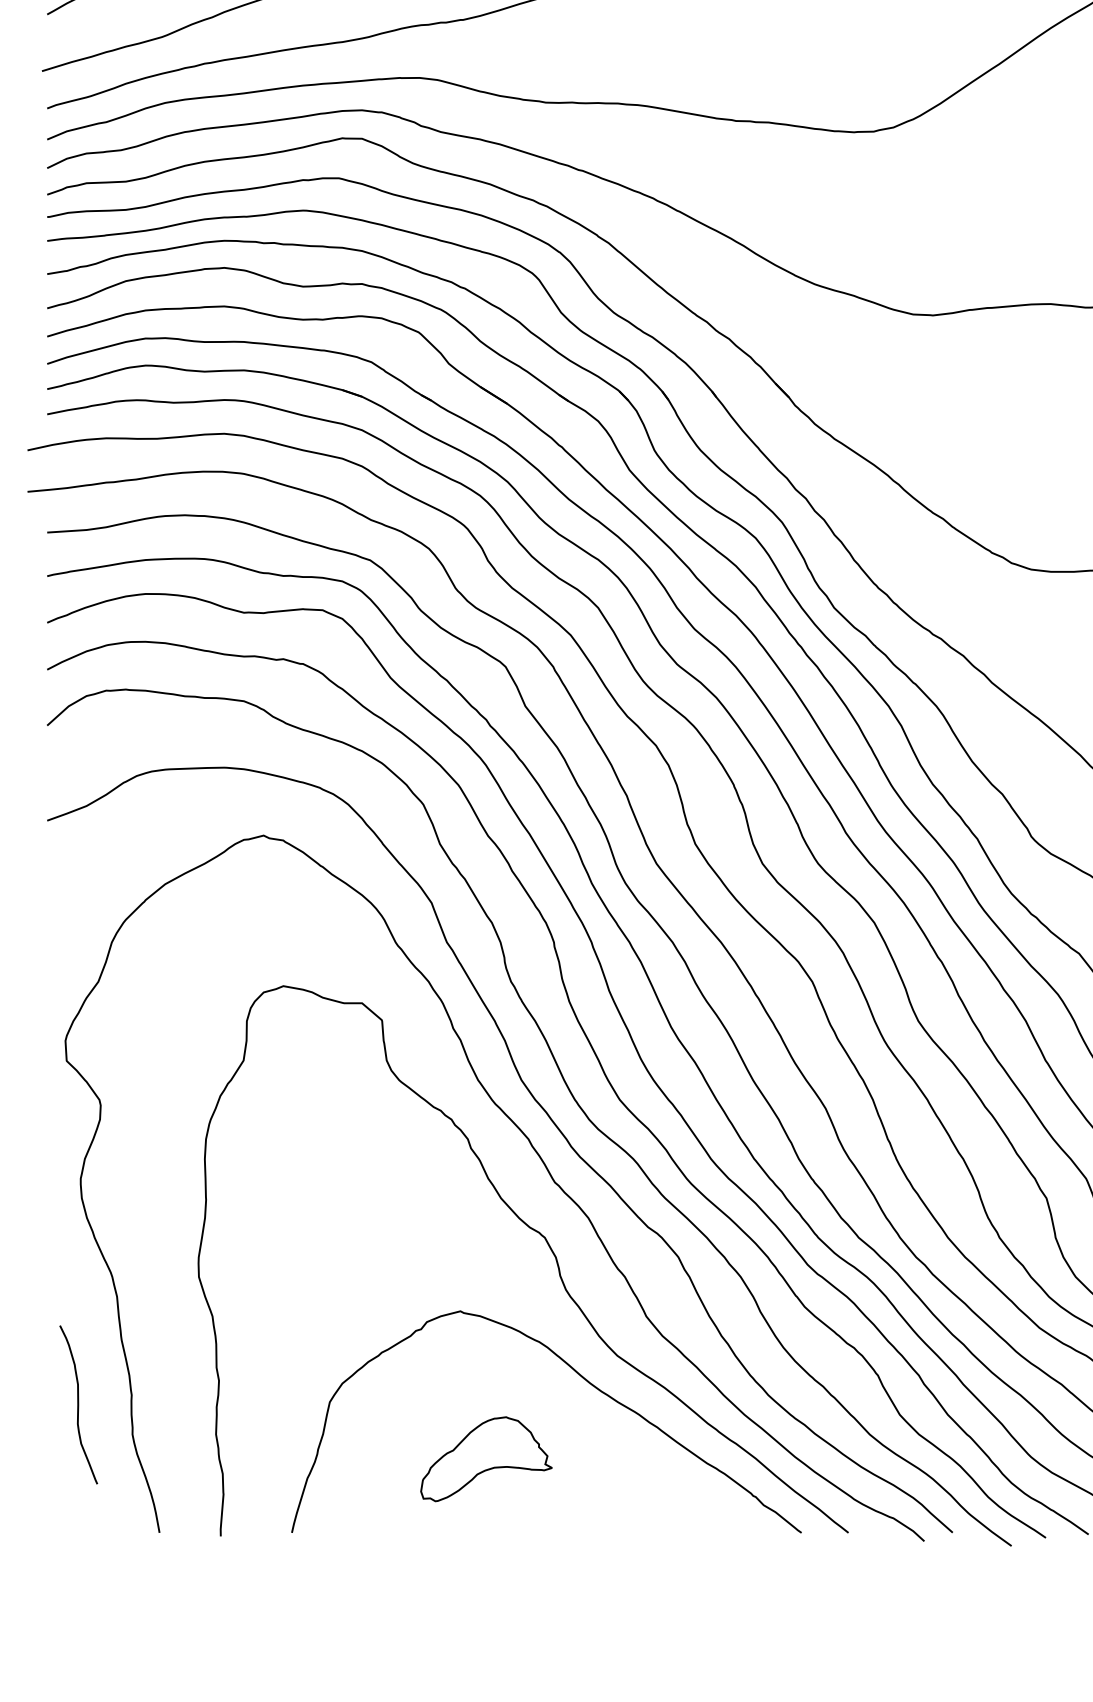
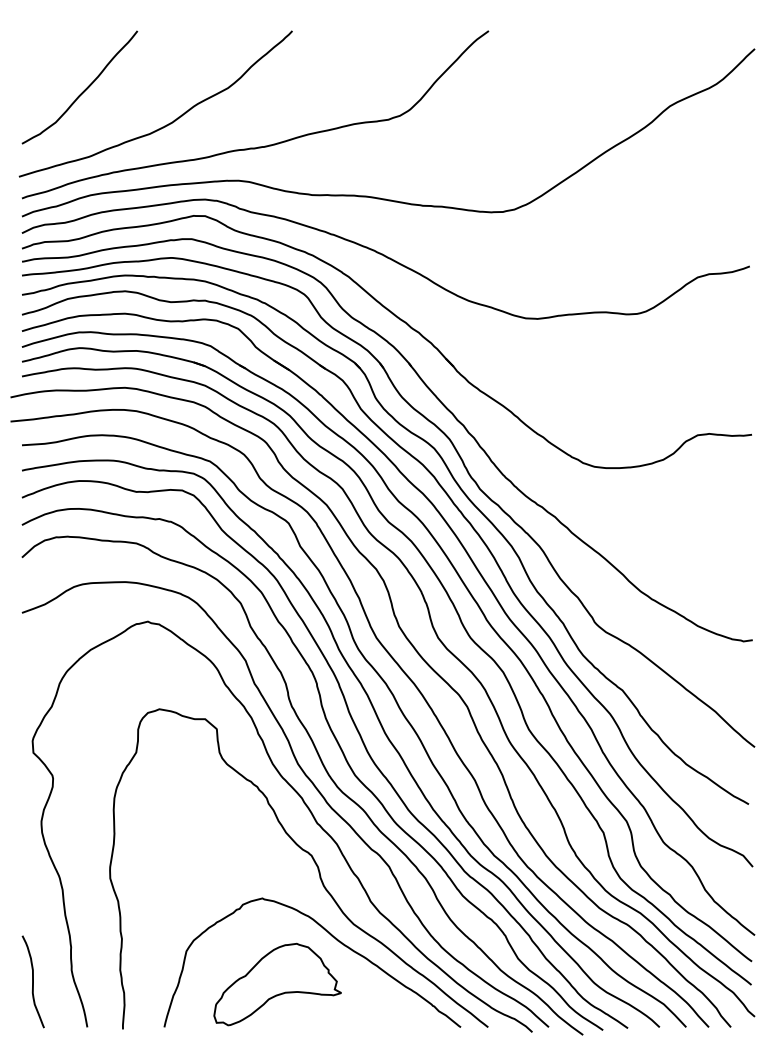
curve: (77, 1404) -> (32, 981), moved
part: (486, 1459) -> (277, 984), size x1.67

